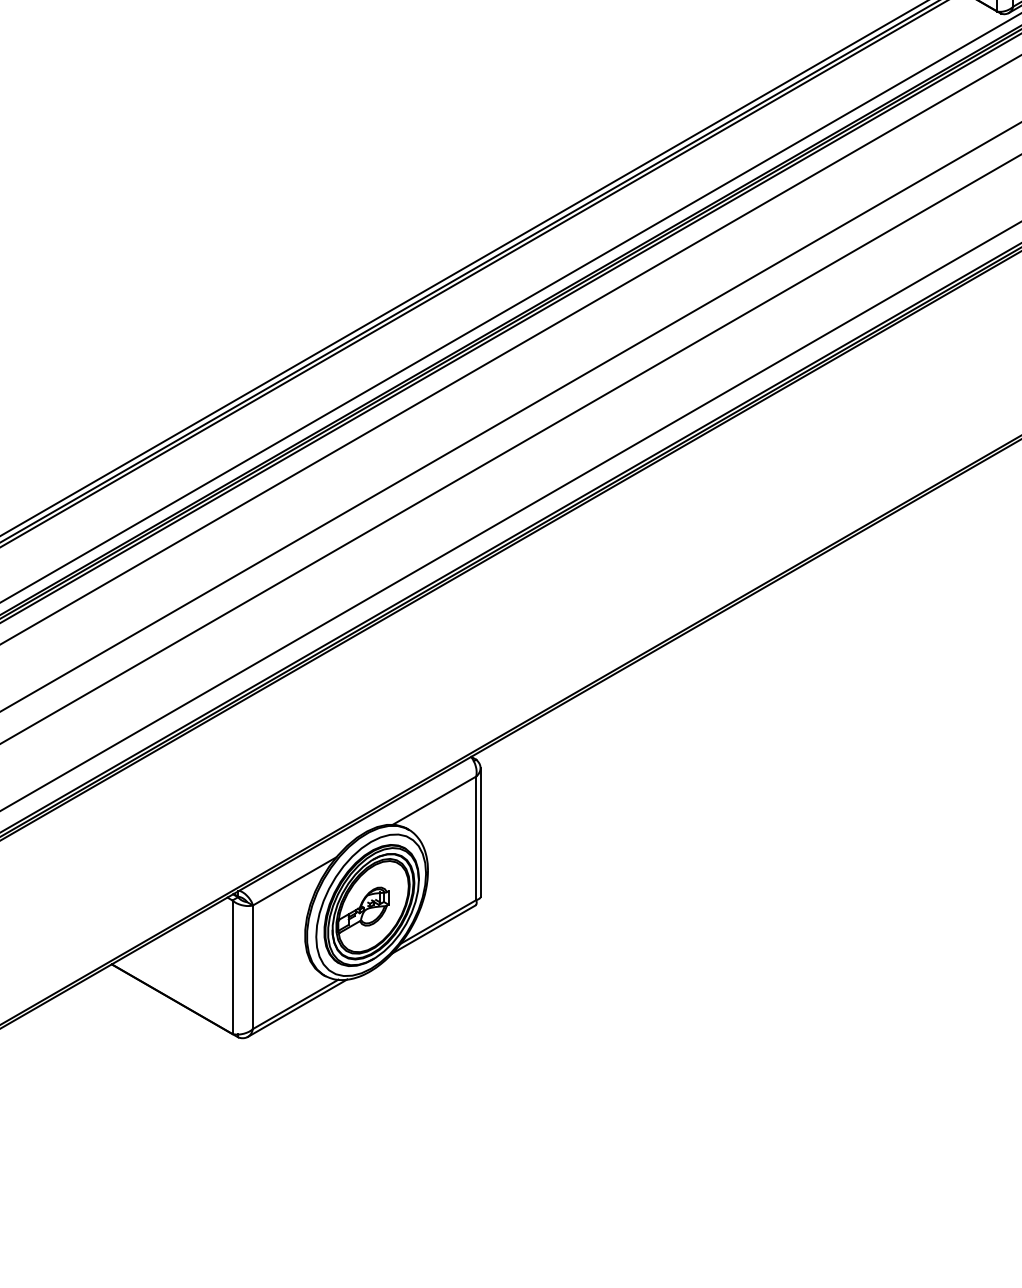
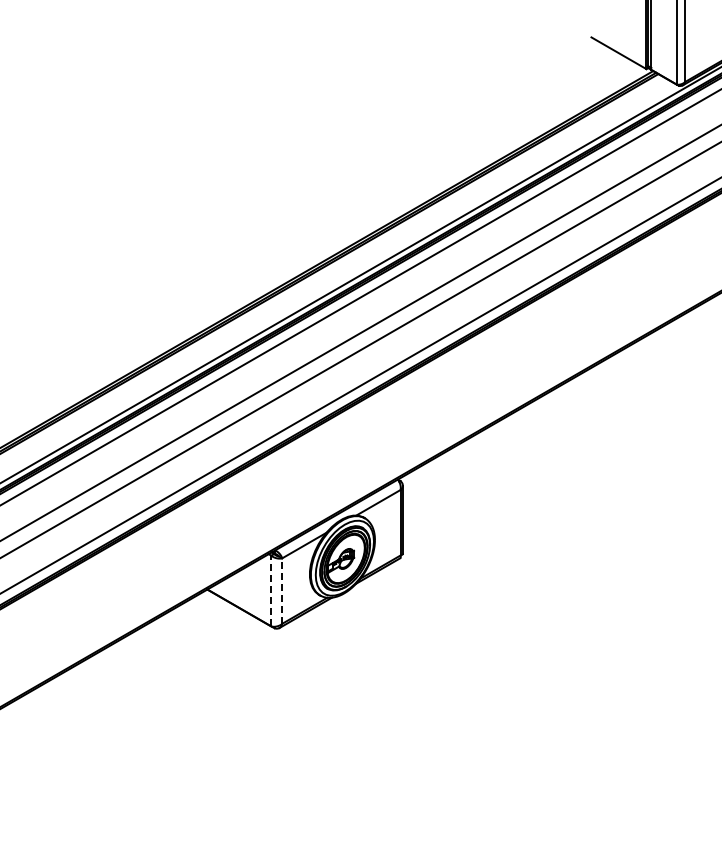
line: (232, 966) -> (271, 590), solid -> dashed
line: (253, 968) -> (282, 591), solid -> dashed

